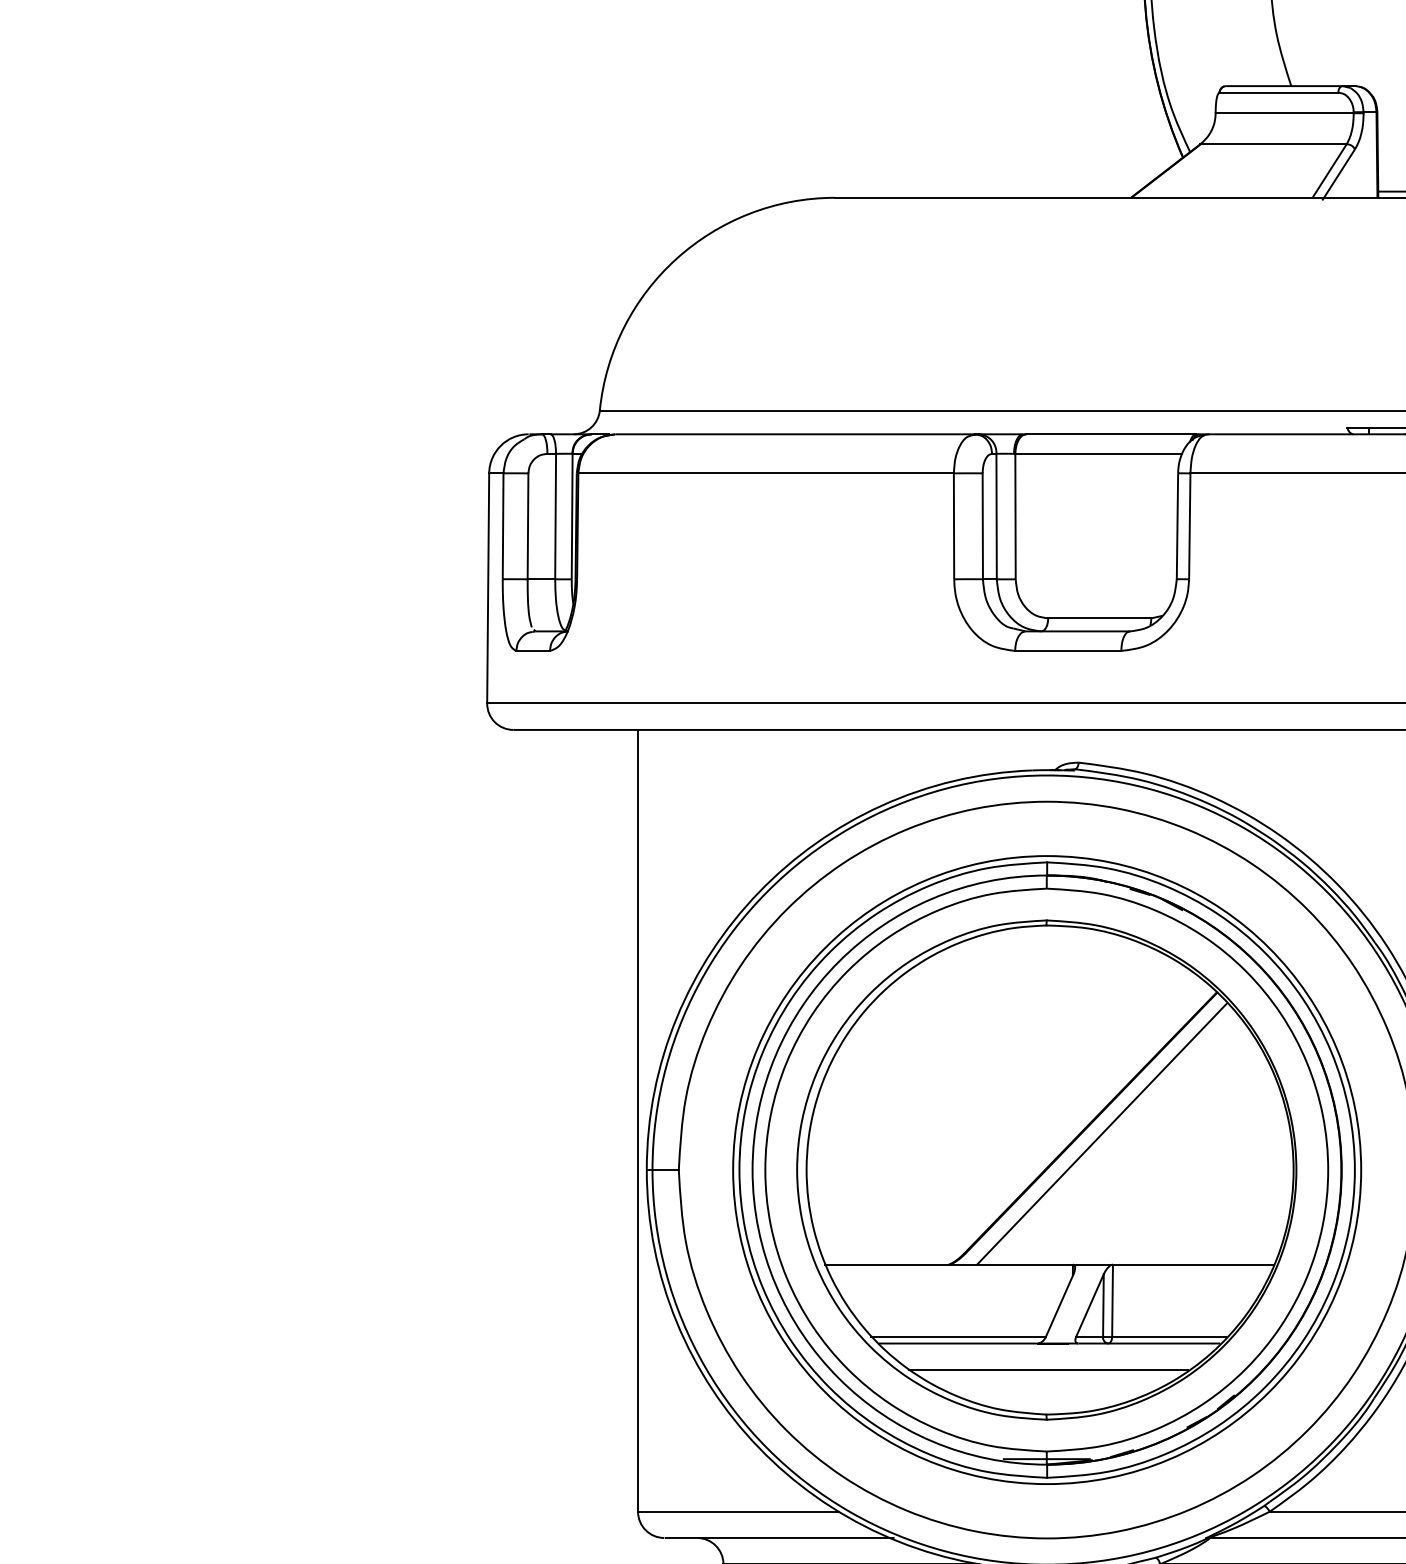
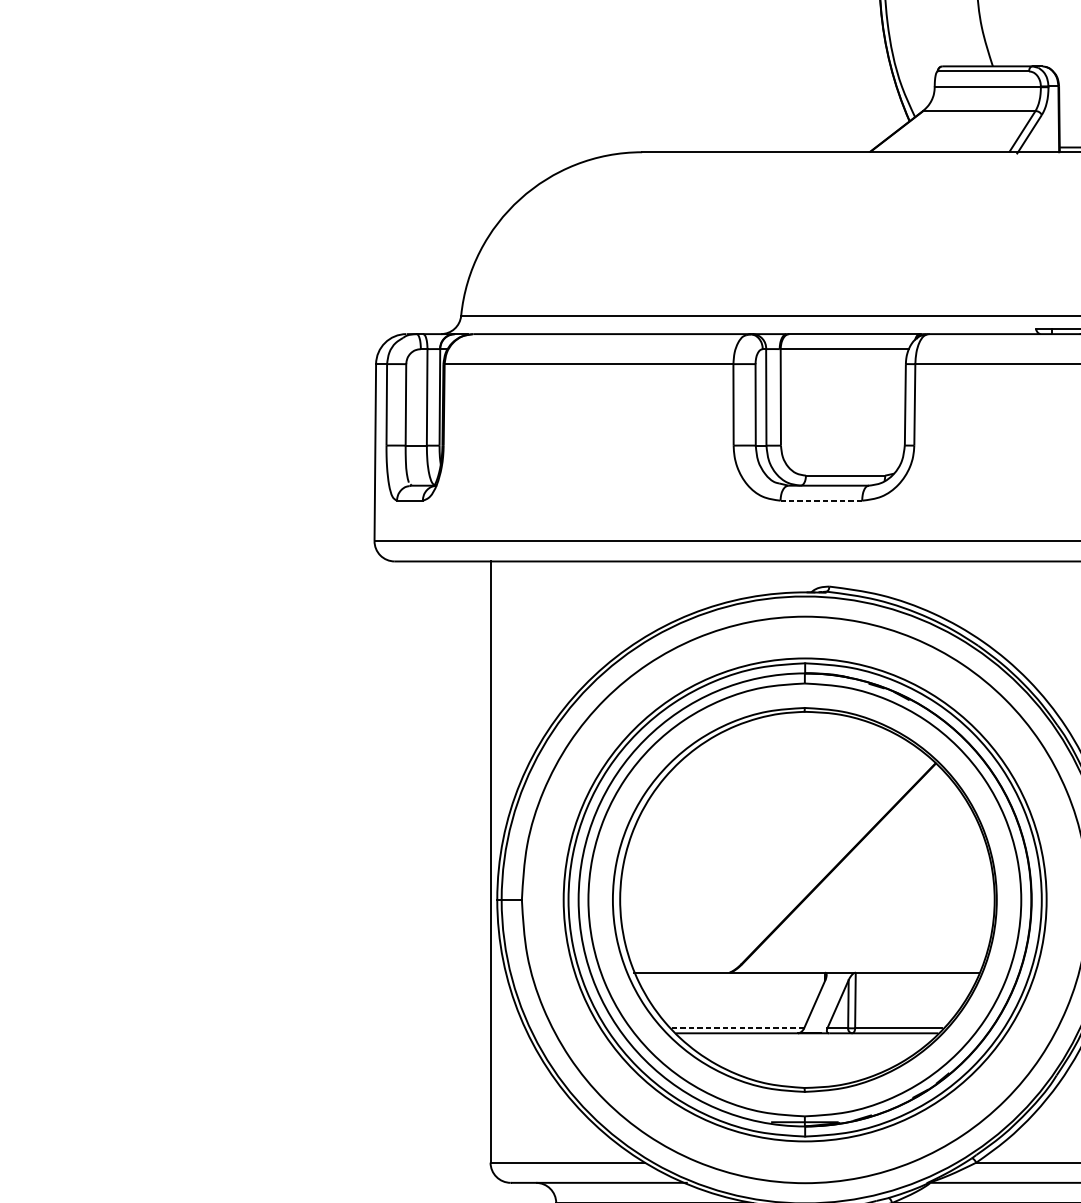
line: (1068, 650) -> (821, 500), solid -> dashed
line: (1101, 1133) -> (846, 871), removed
line: (958, 1337) -> (736, 1028), solid -> dashed
line: (1048, 1369) -> (806, 1053), removed

